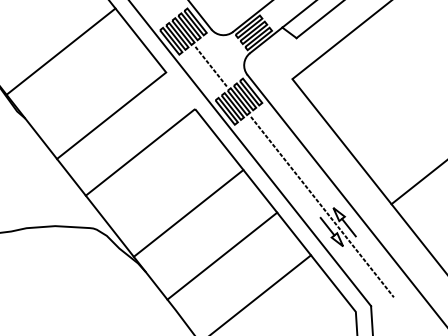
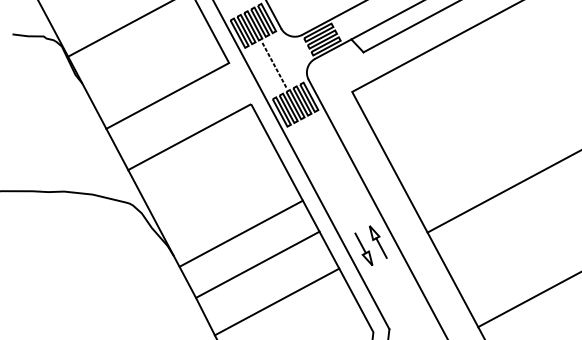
line: (321, 206) -> (358, 222), removed
line: (187, 213) -> (240, 233), moved
line: (221, 255) -> (257, 264), moved

